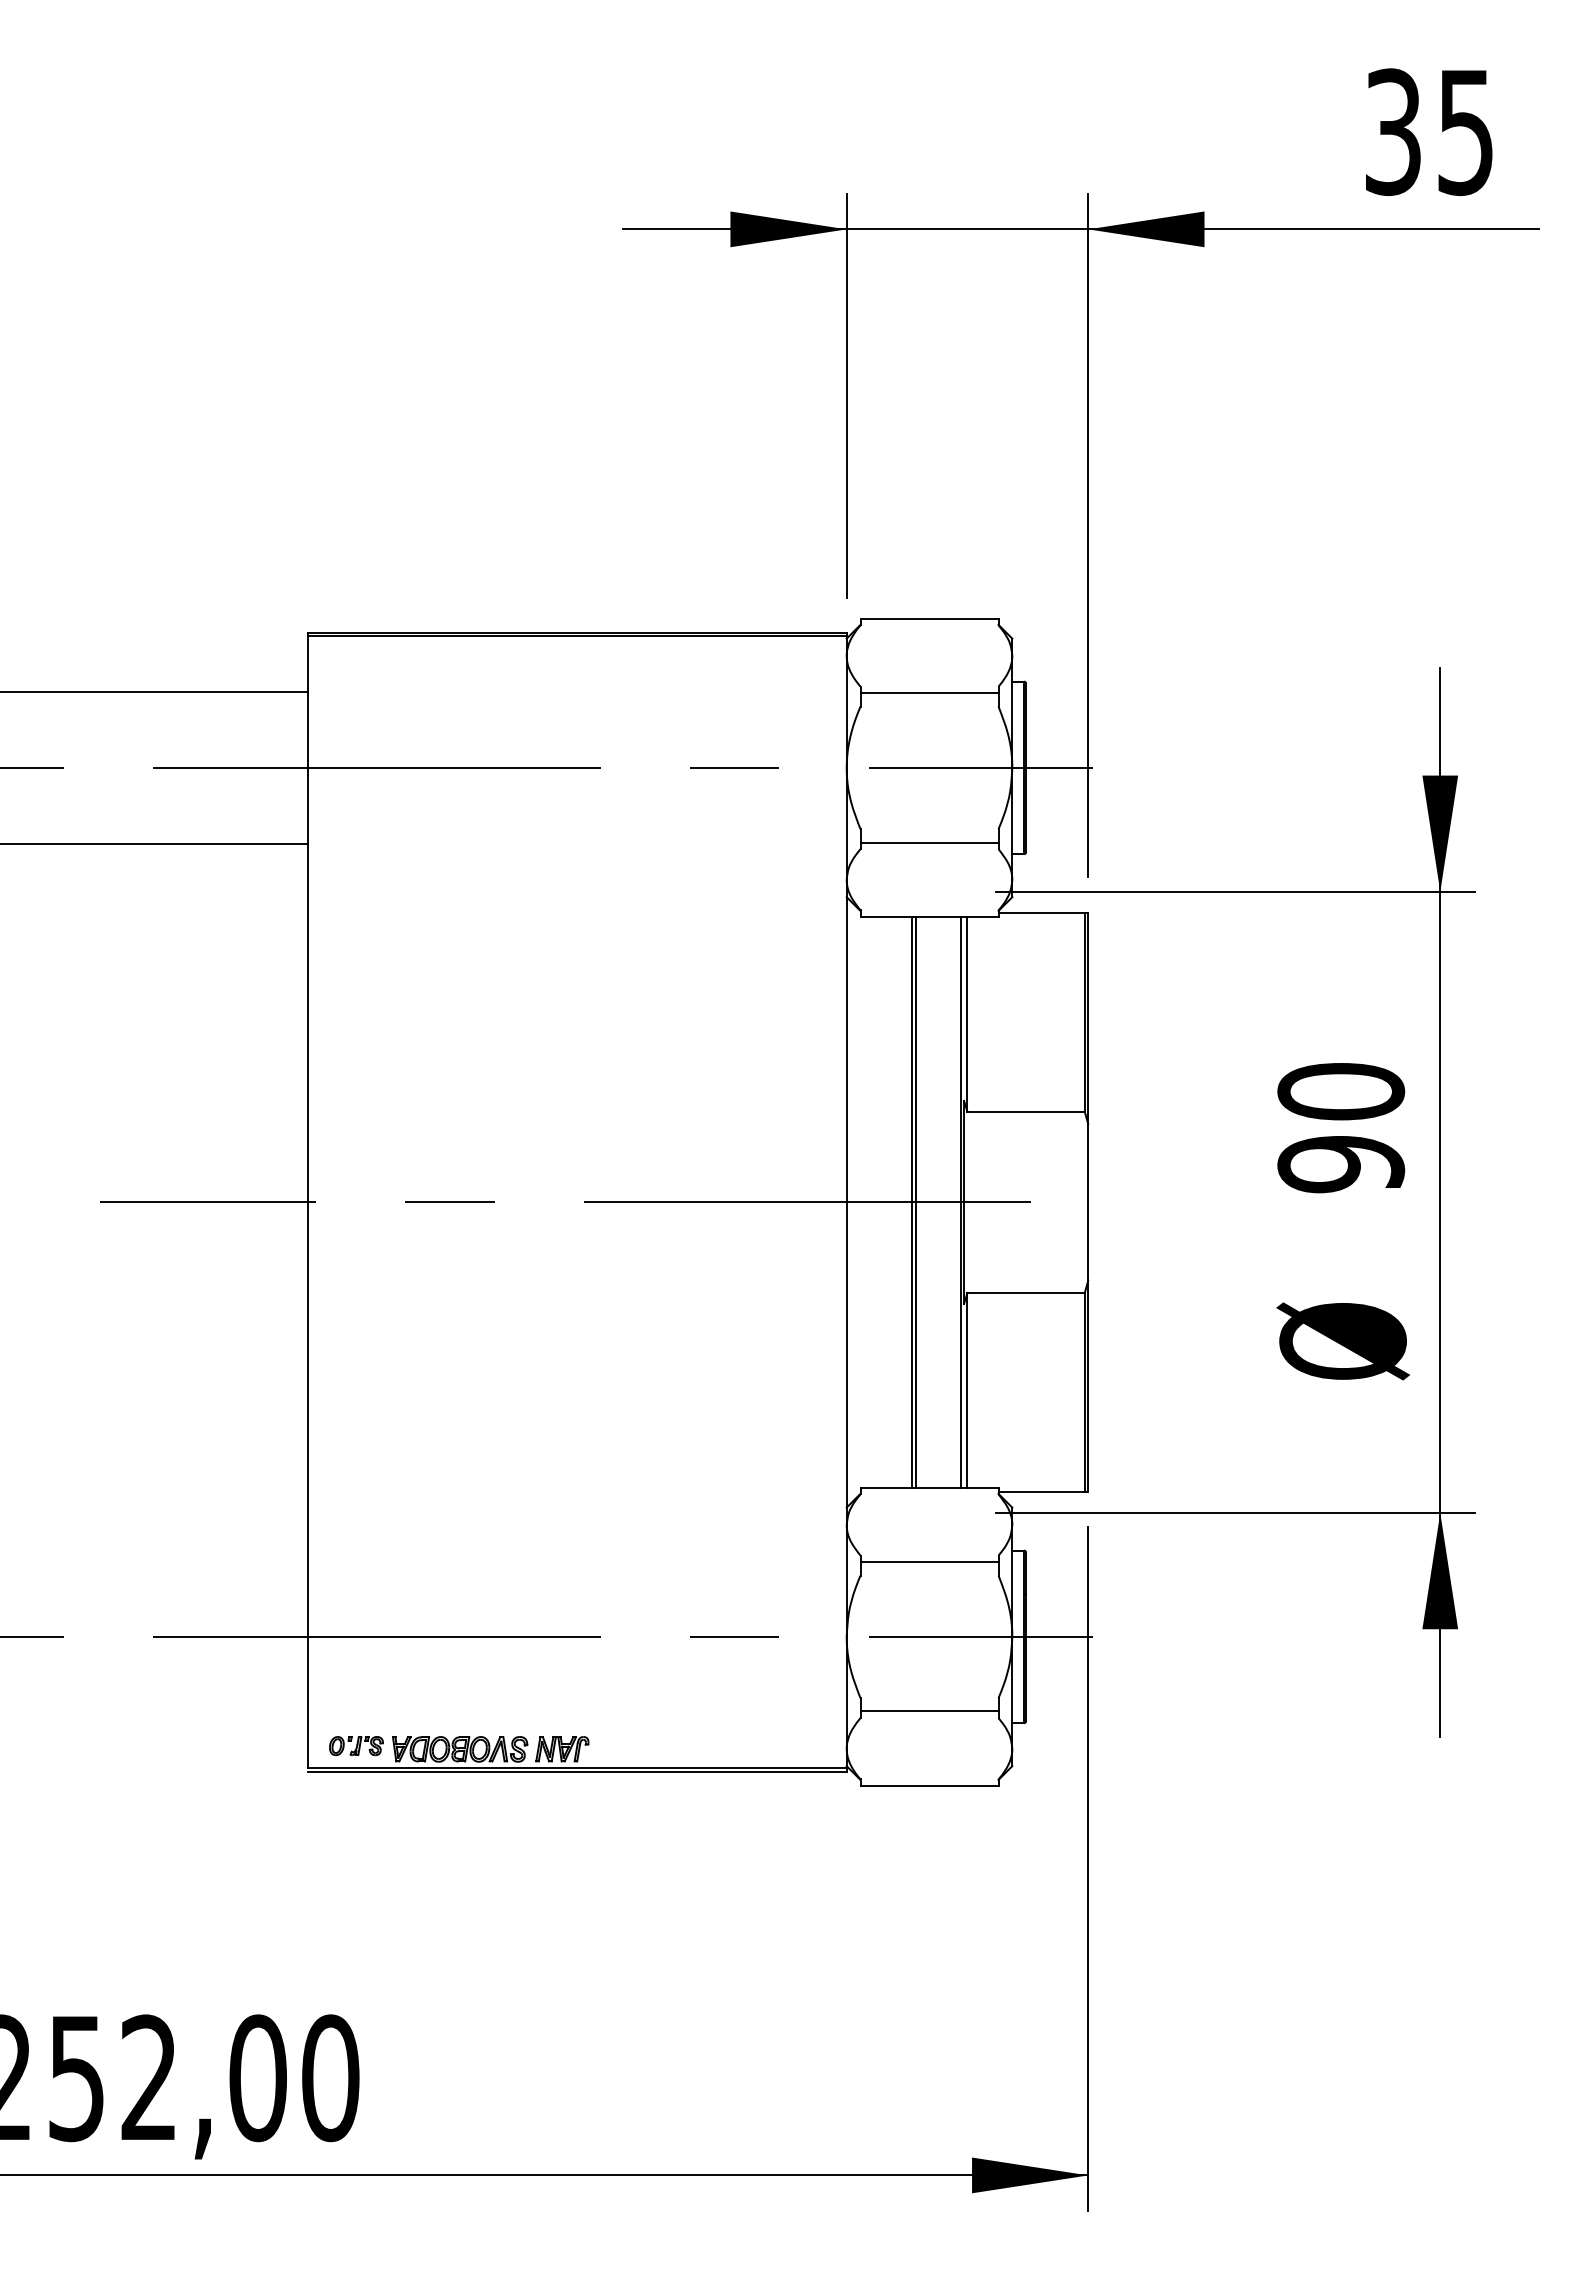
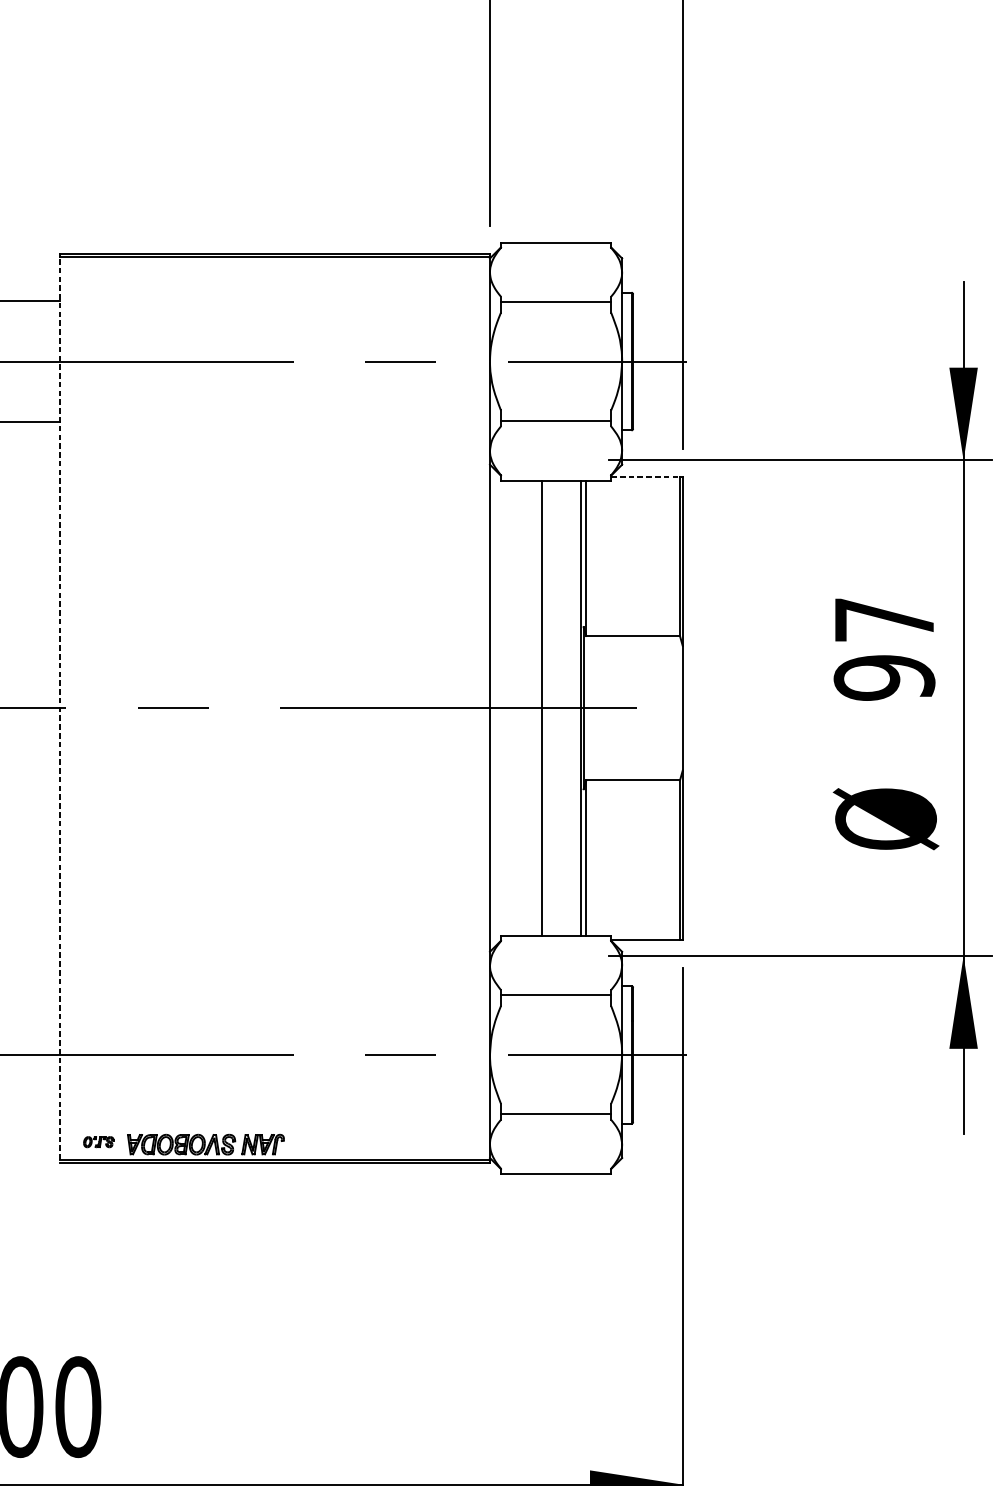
line: (1042, 912) -> (646, 476), solid -> dashed
text: (1341, 1091) -> (884, 619), 90 -> 97
line: (308, 1202) -> (60, 708), solid -> dashed
line: (915, 1202) -> (544, 708), removed
part: (356, 1746) -> (98, 1142), size x0.7

